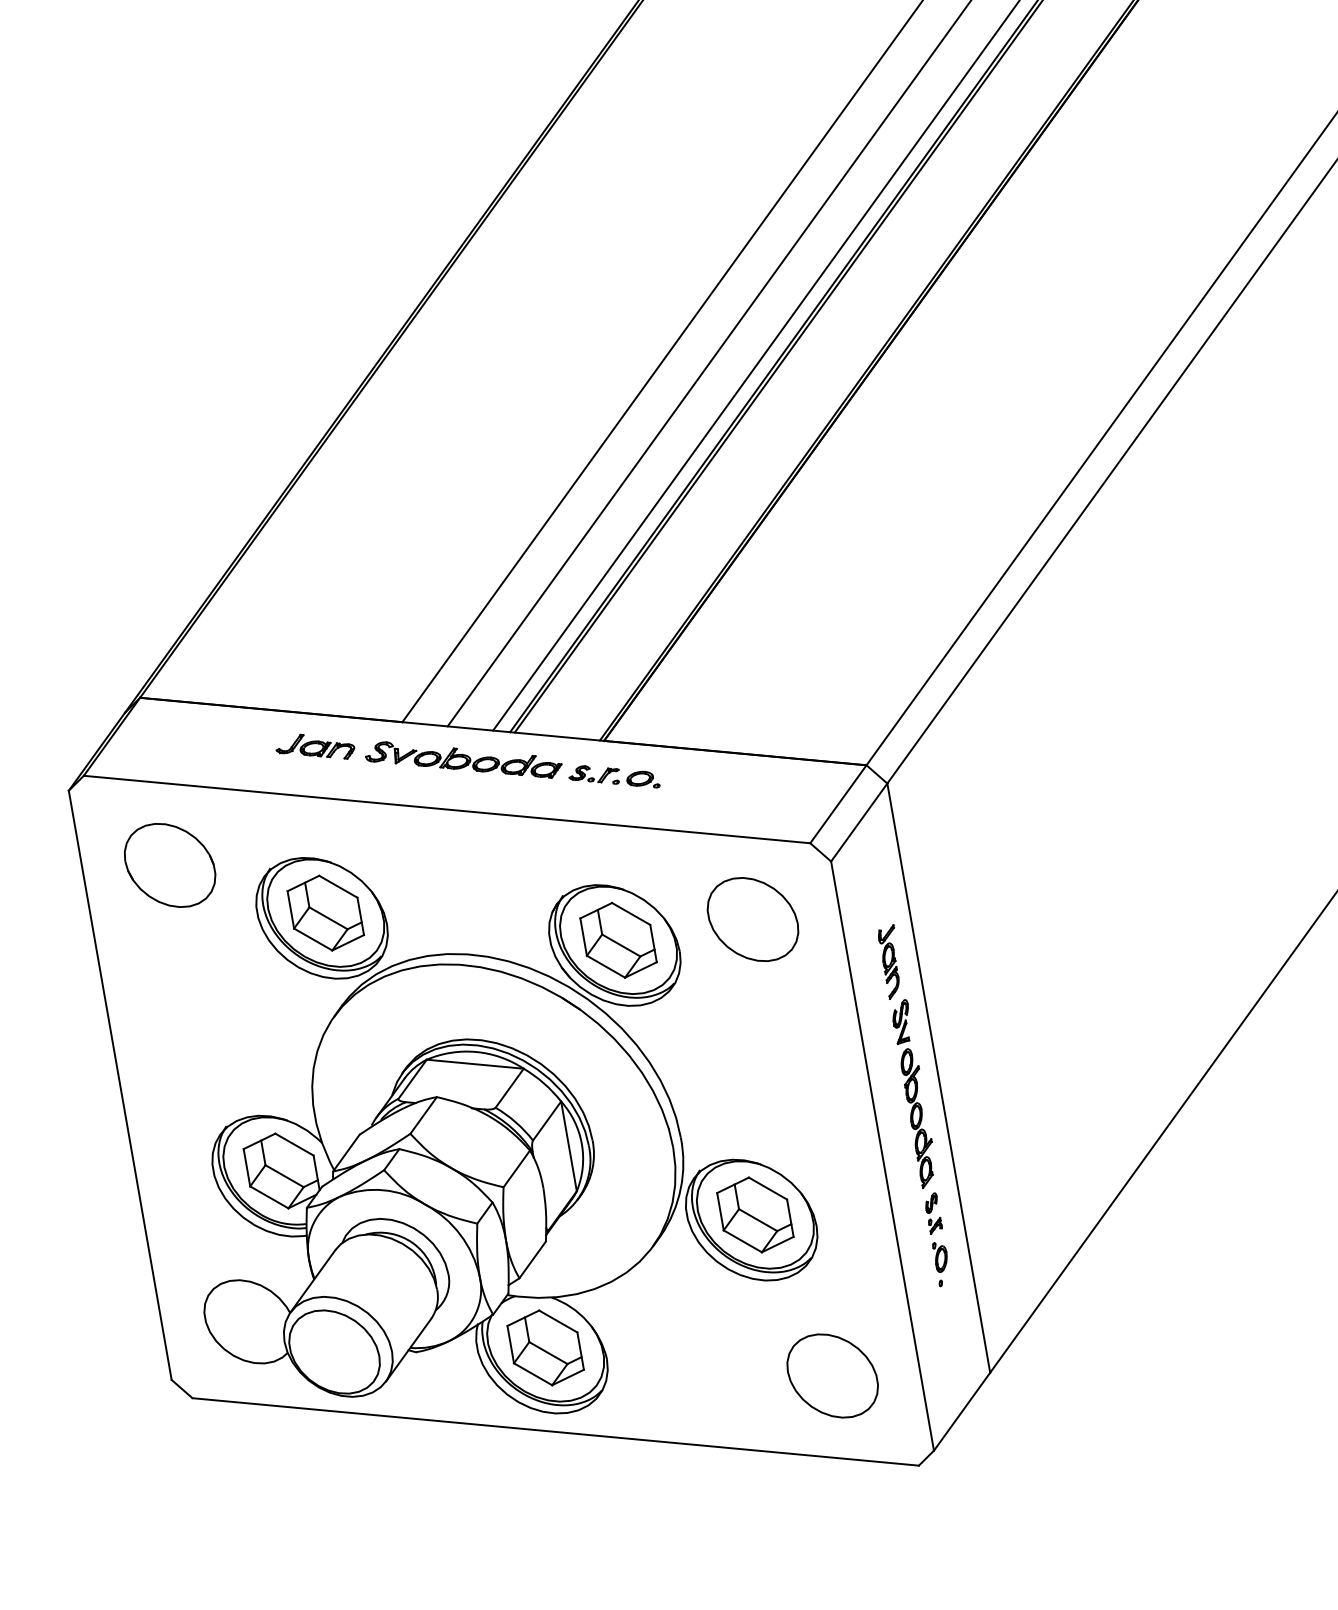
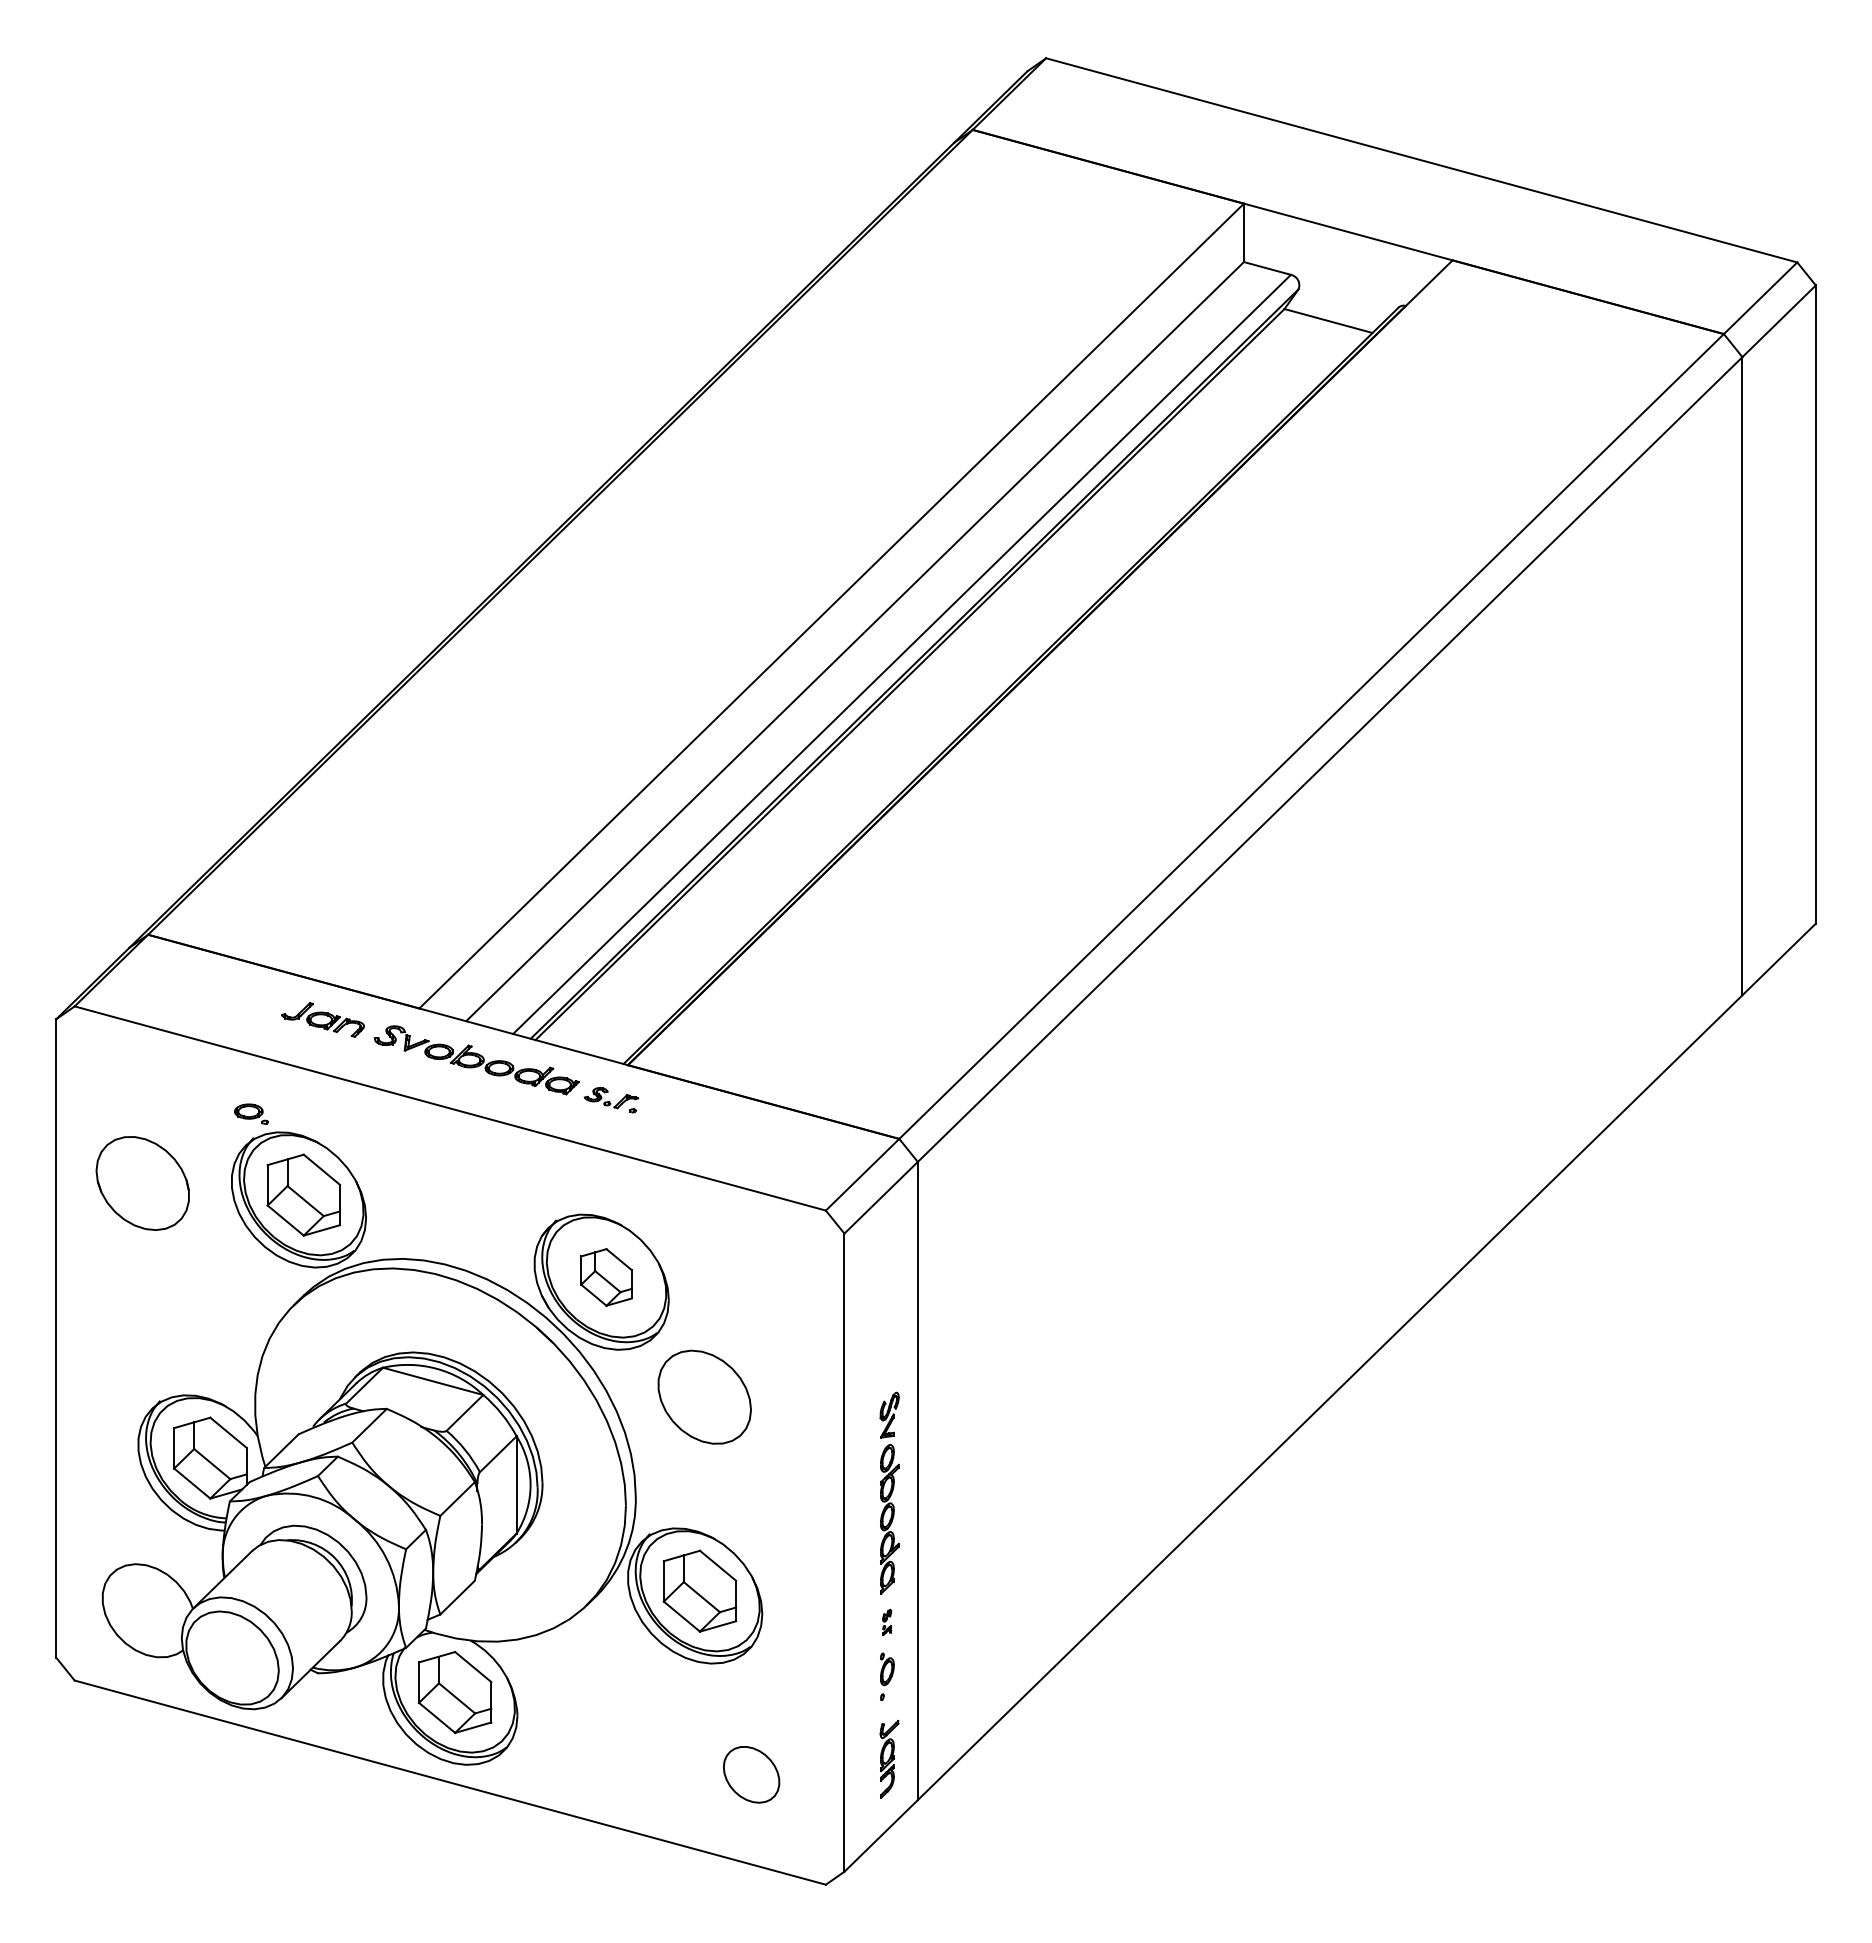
part: (642, 780) -> (251, 1113), moved
part: (169, 865) -> (142, 1183), moved
part: (752, 918) -> (704, 1396), moved
part: (618, 940) -> (606, 1277), size x0.7
part: (891, 962) -> (889, 1759), moved
part: (932, 1213) -> (886, 1622), size x0.6
part: (832, 1375) -> (751, 1774), size x0.6

